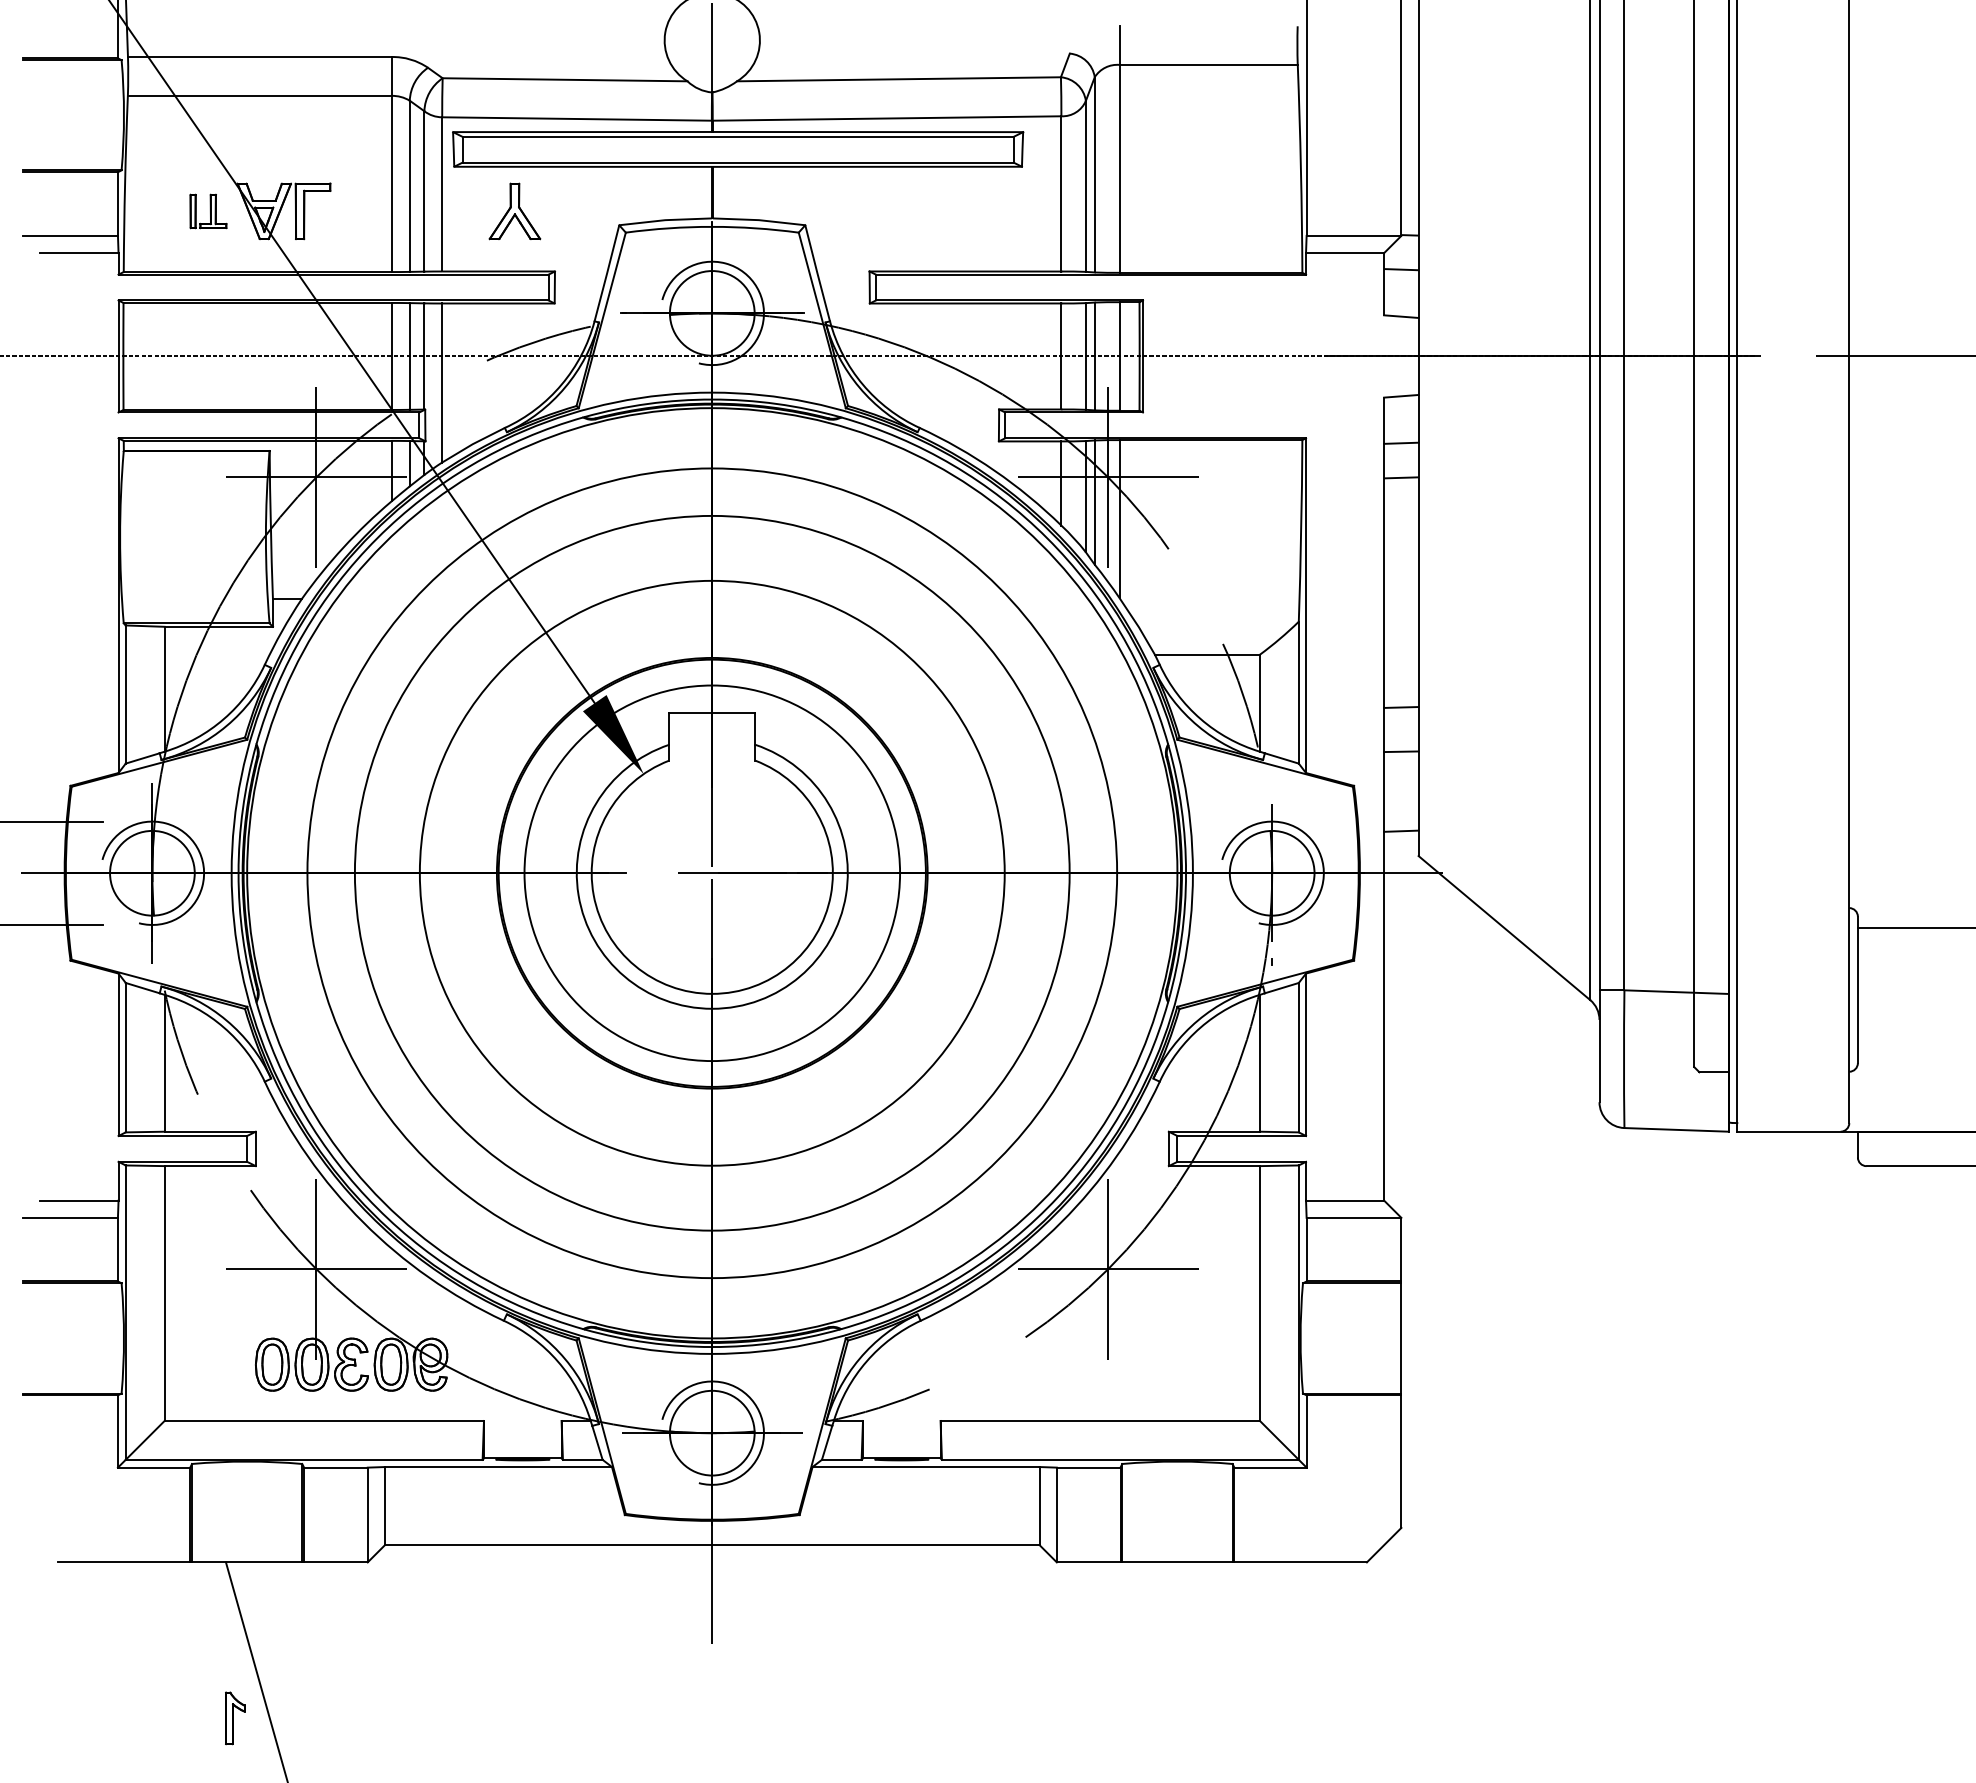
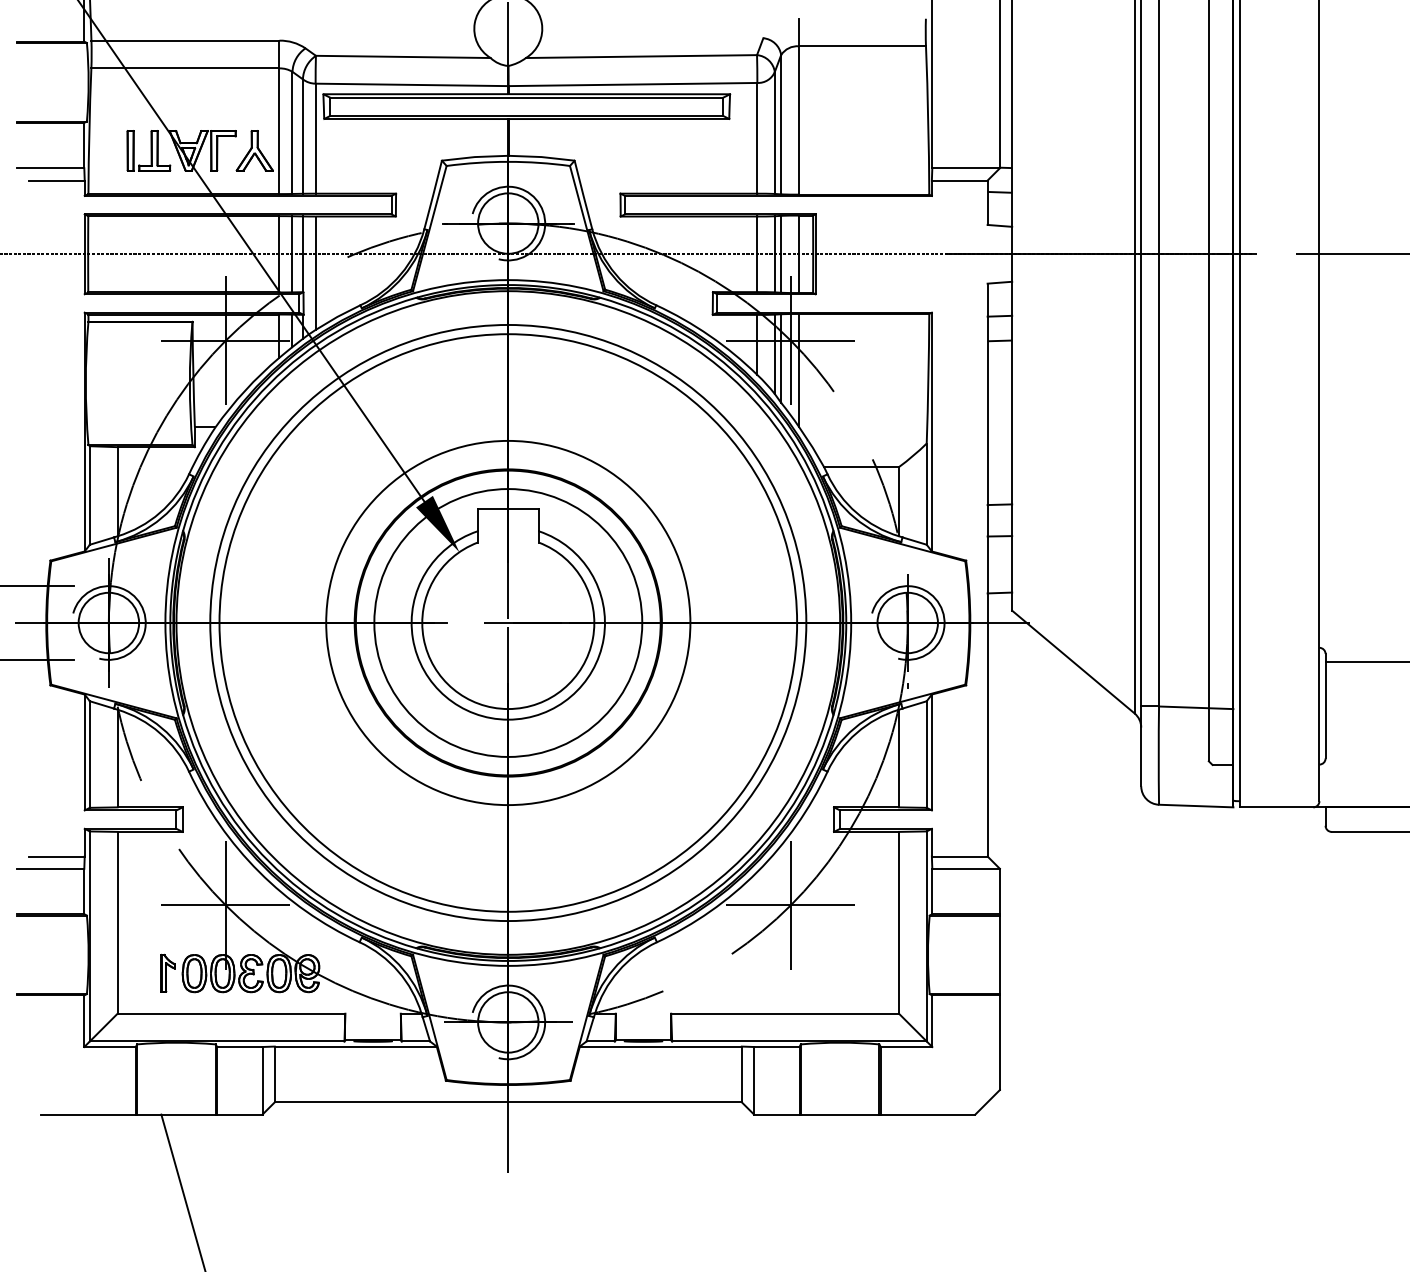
part: (208, 211) -> (148, 150), size x1.67
part: (514, 211) -> (254, 150), moved
circle: (712, 873) -> (508, 623), size x0.71
circle: (712, 873) -> (508, 623), size x1.43
part: (235, 1718) -> (168, 973), moved

